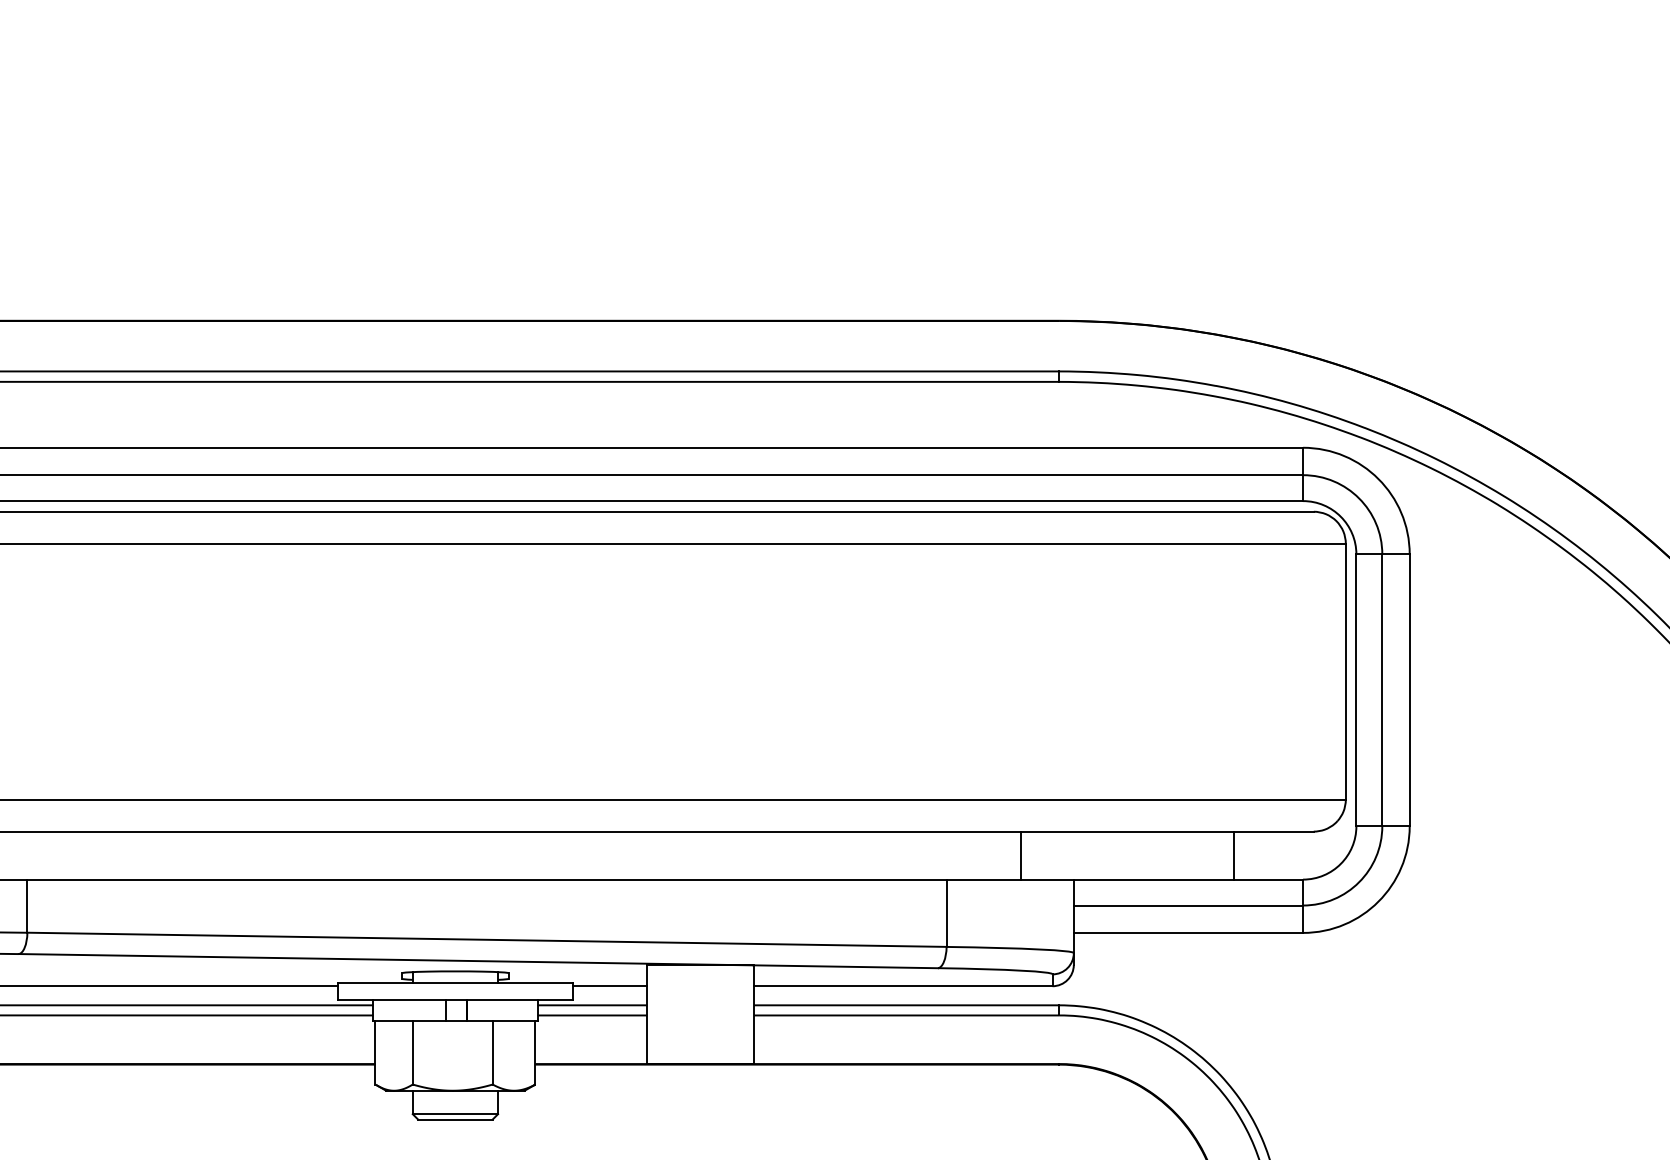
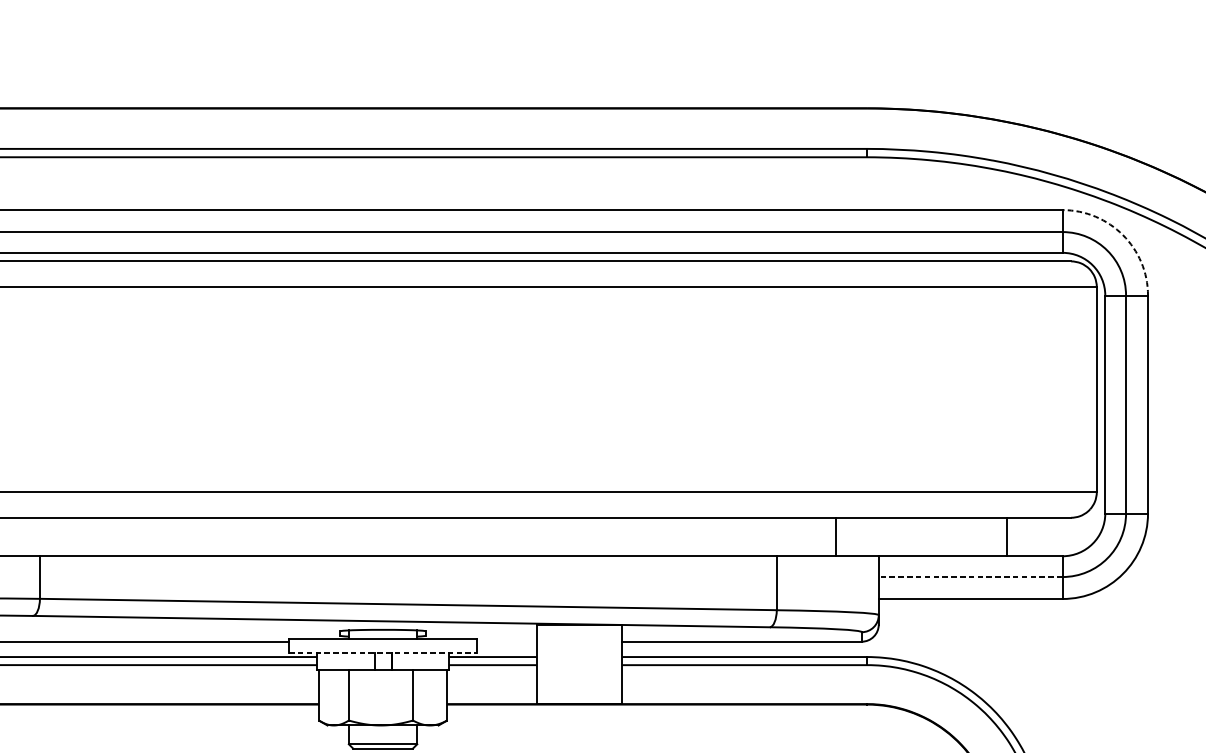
arc: (1378, 479) -> (1123, 235), solid -> dashed
line: (1188, 905) -> (970, 577), solid -> dashed
line: (609, 986) -> (506, 641), removed
line: (455, 1000) -> (383, 653), solid -> dashed

